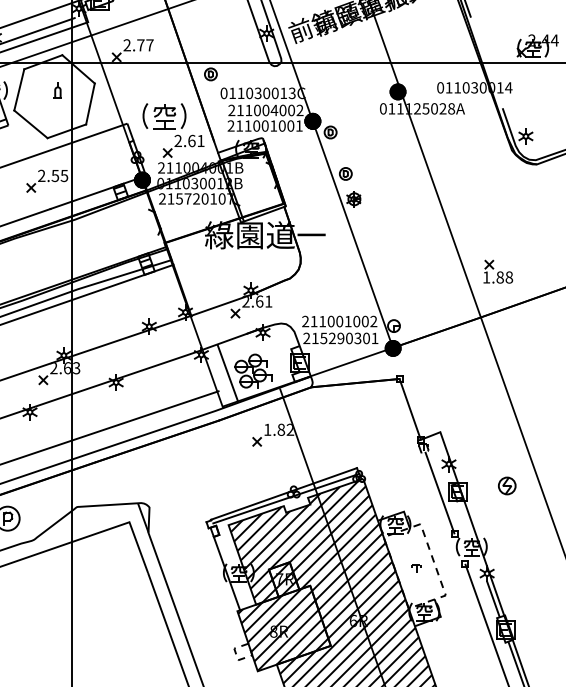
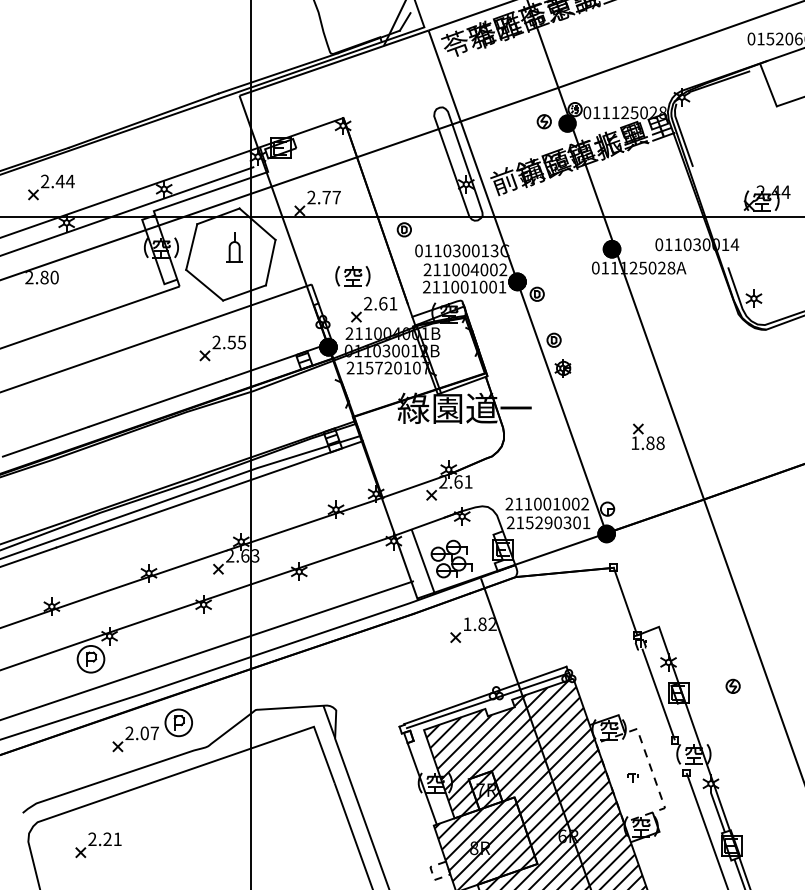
part: (57, 90) -> (234, 247), size x1.67
part: (164, 116) -> (352, 276), size x0.71
part: (498, 271) -> (648, 436), moved
part: (506, 485) -> (732, 685), size x0.71

